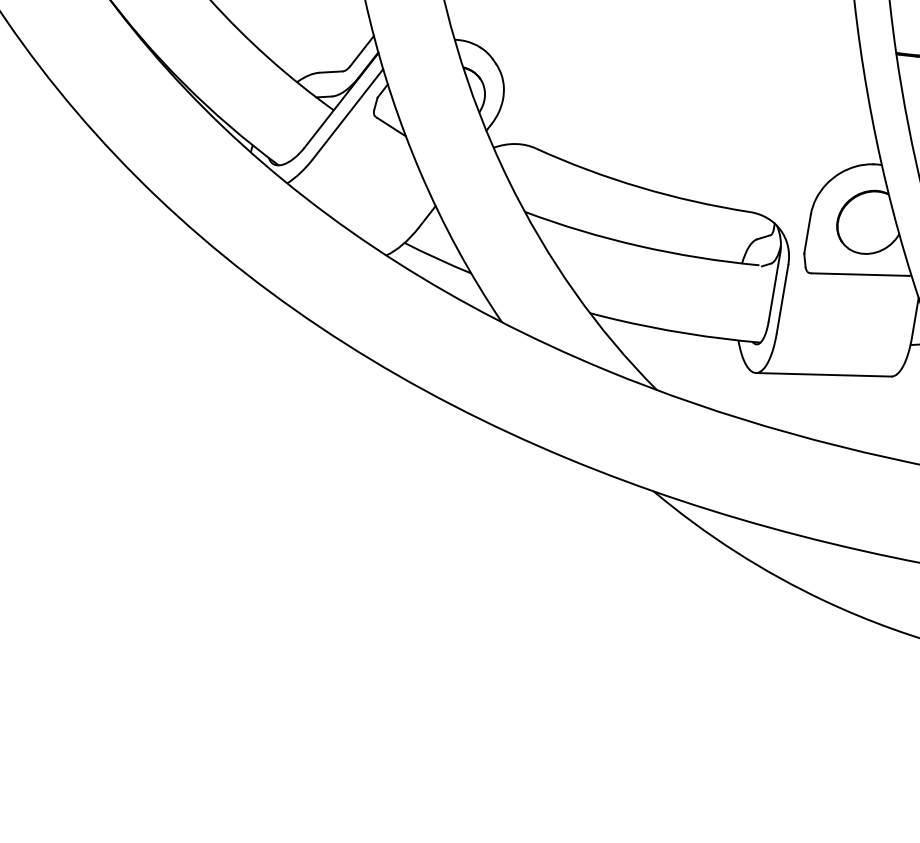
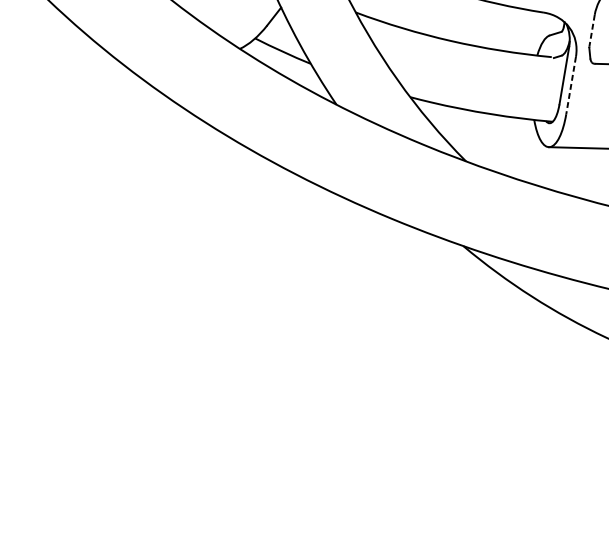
line: (807, 234) -> (591, 31), solid -> dashed
line: (782, 299) -> (571, 85), solid -> dashed

